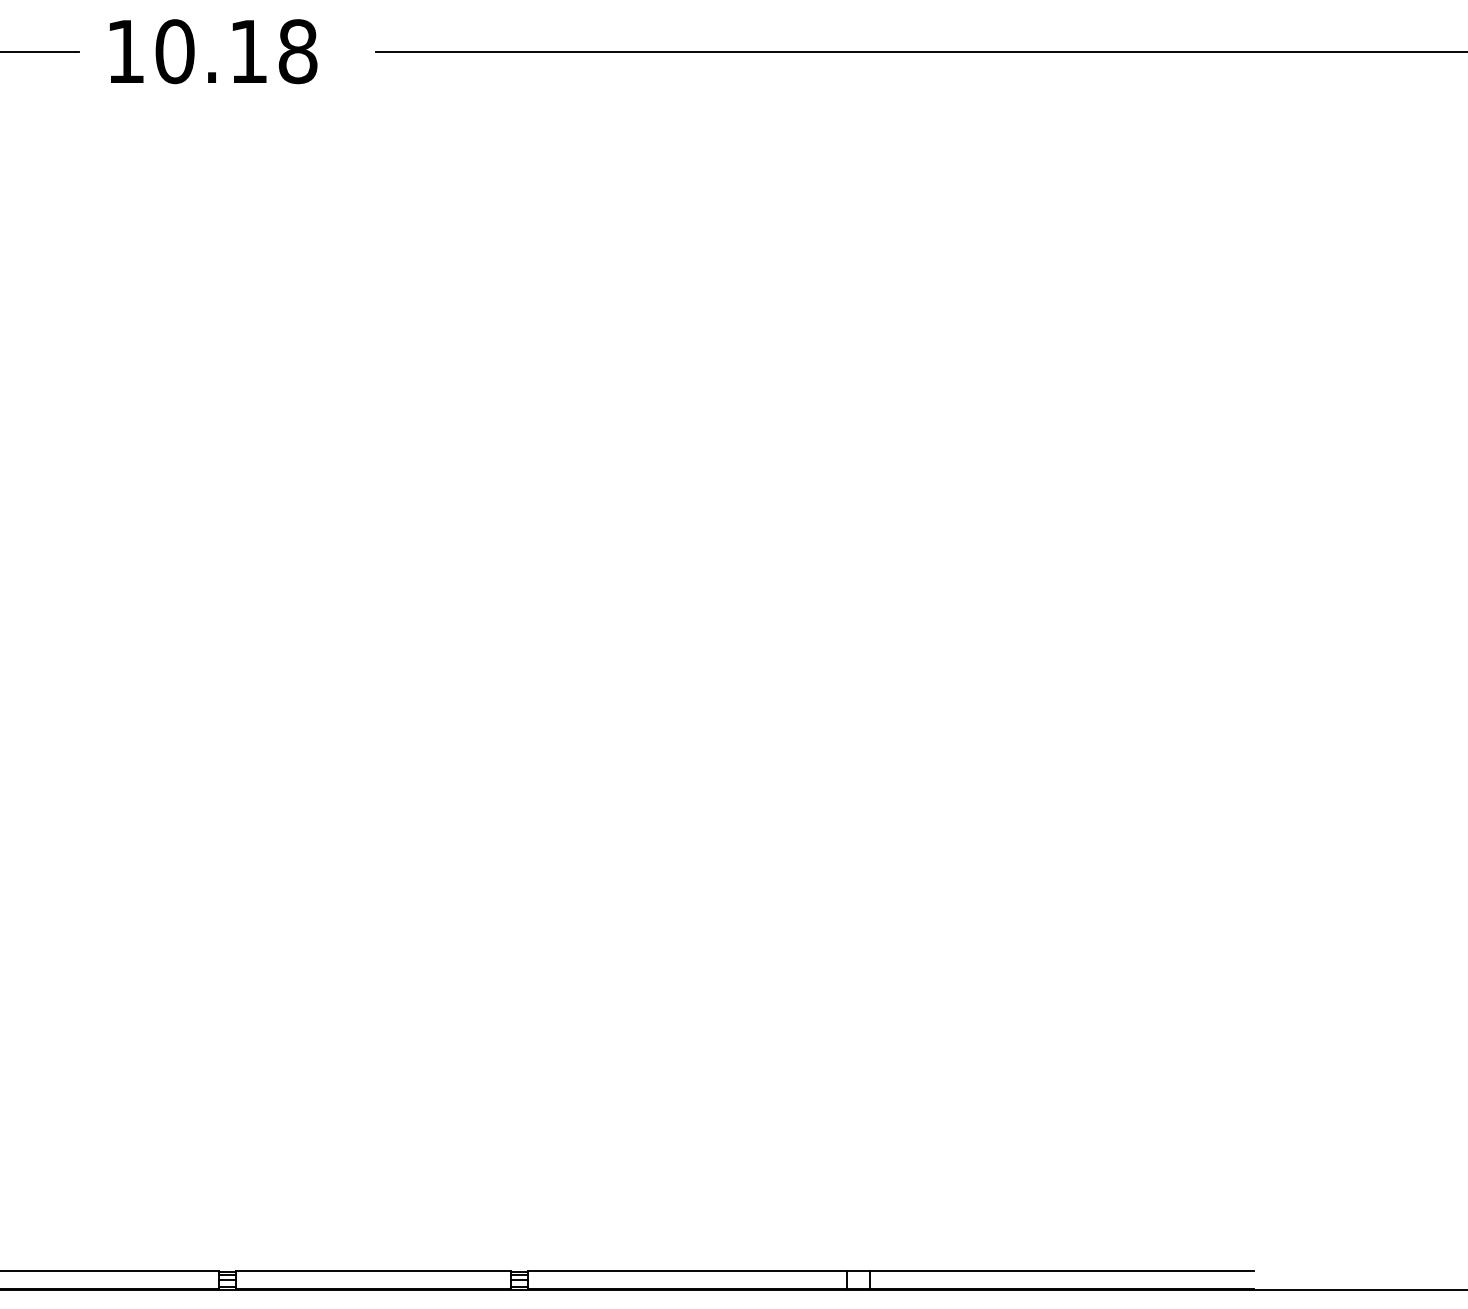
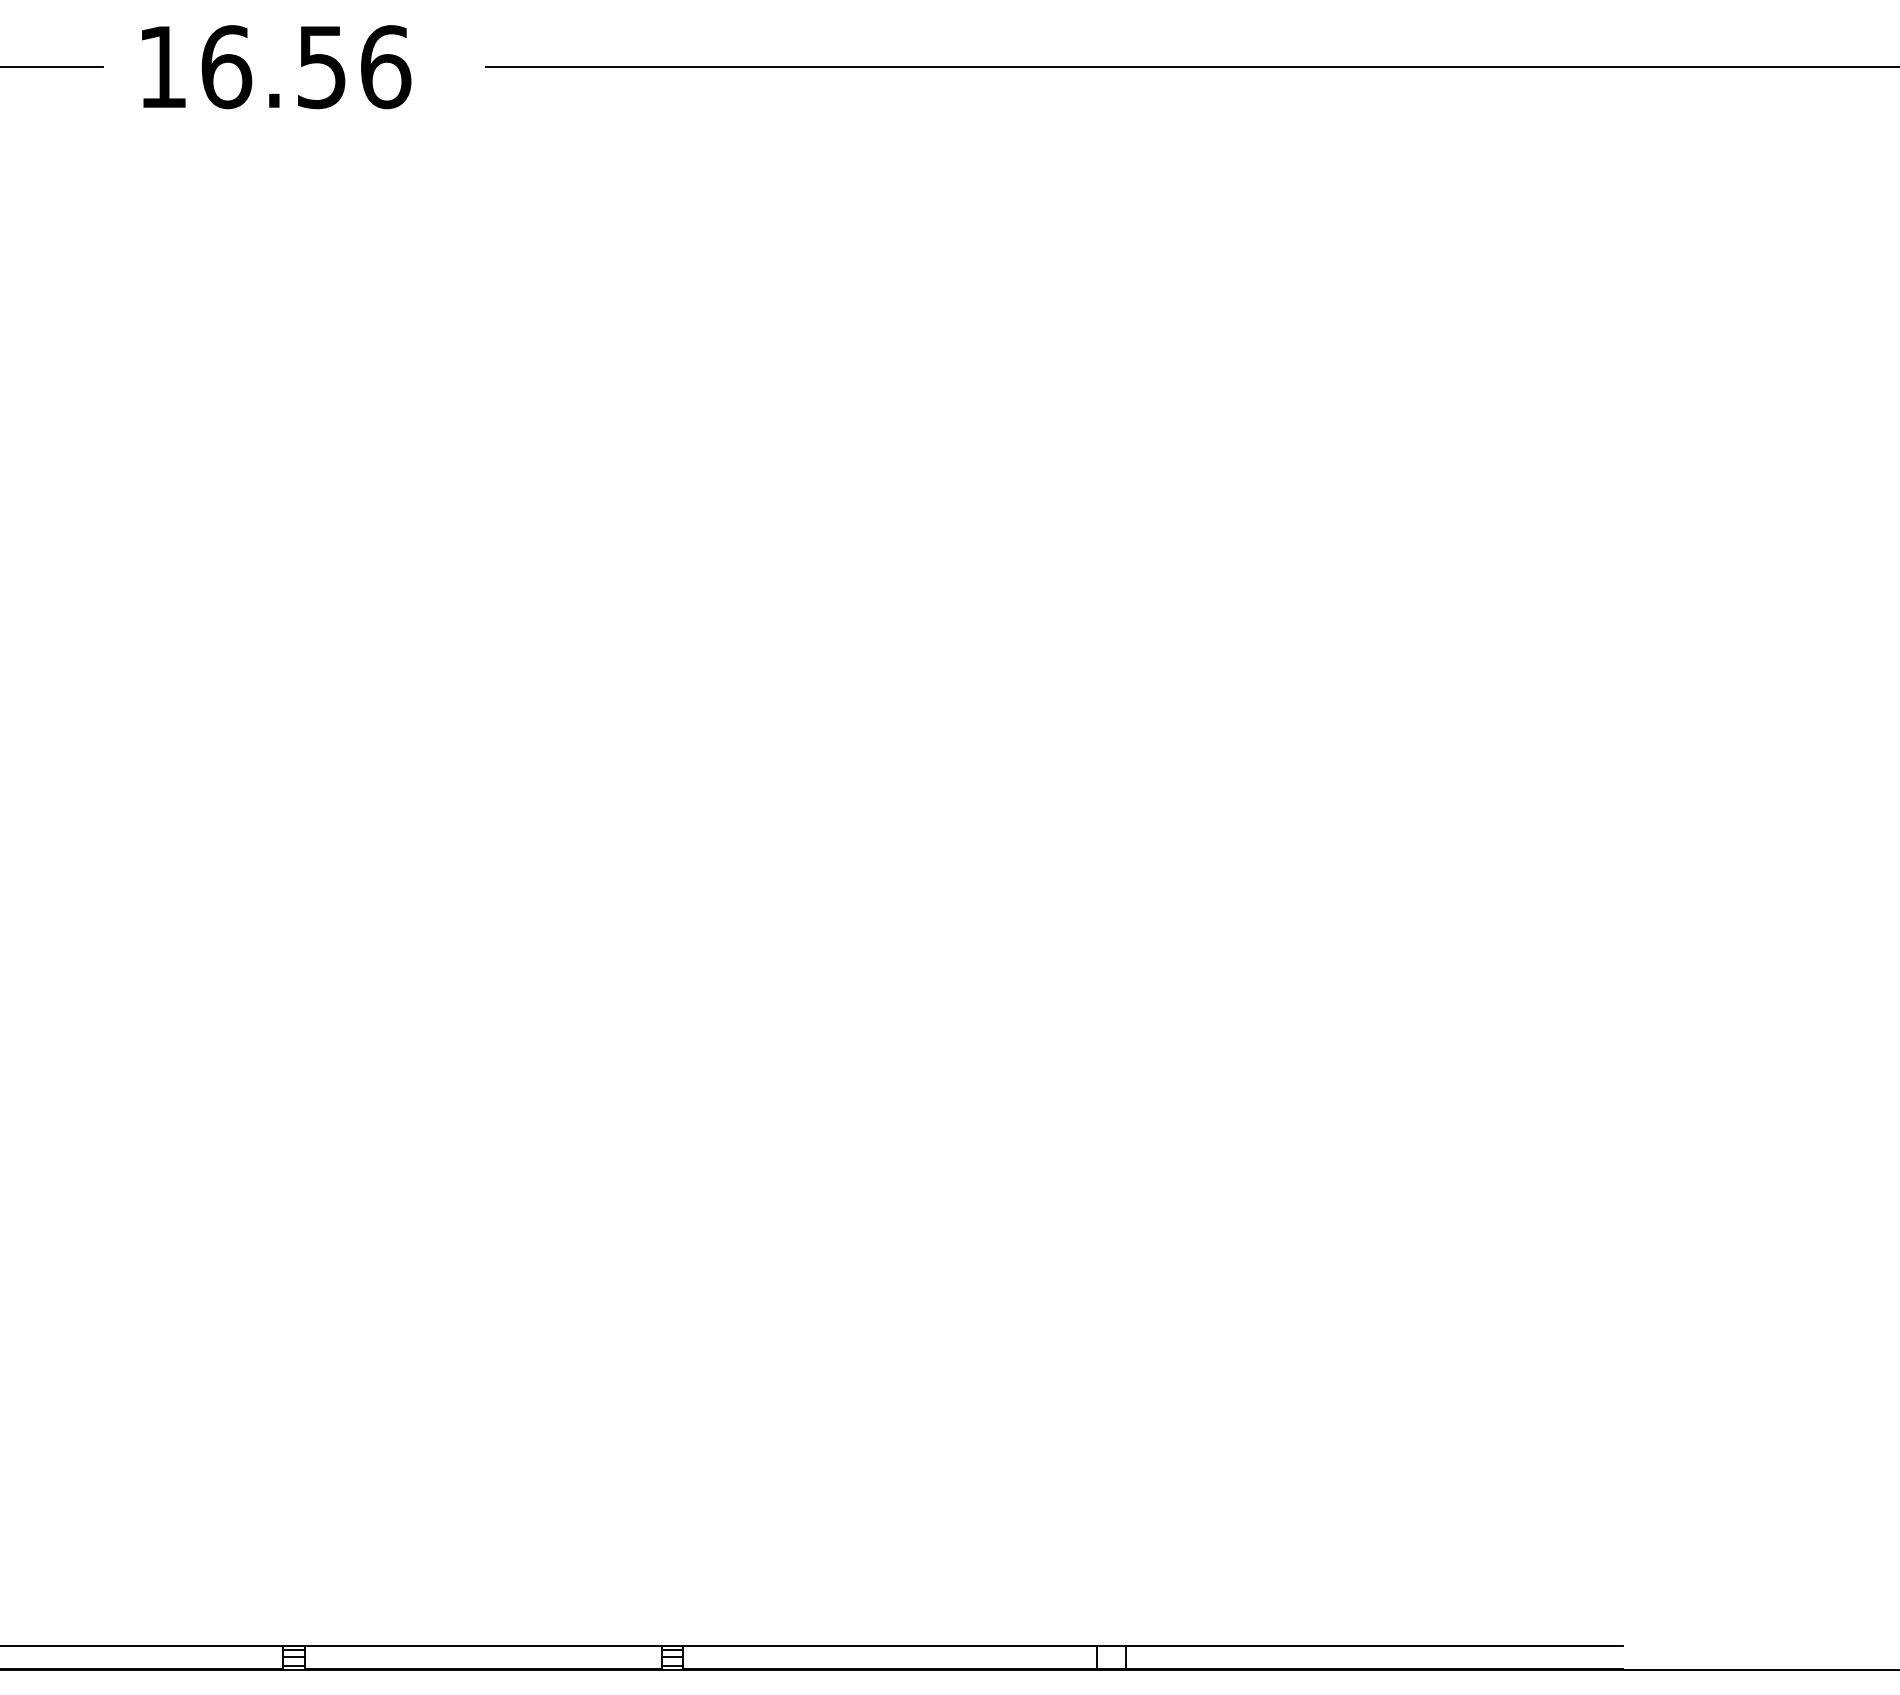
text: (236, 51) -> (306, 67), 10.18 -> 16.56

